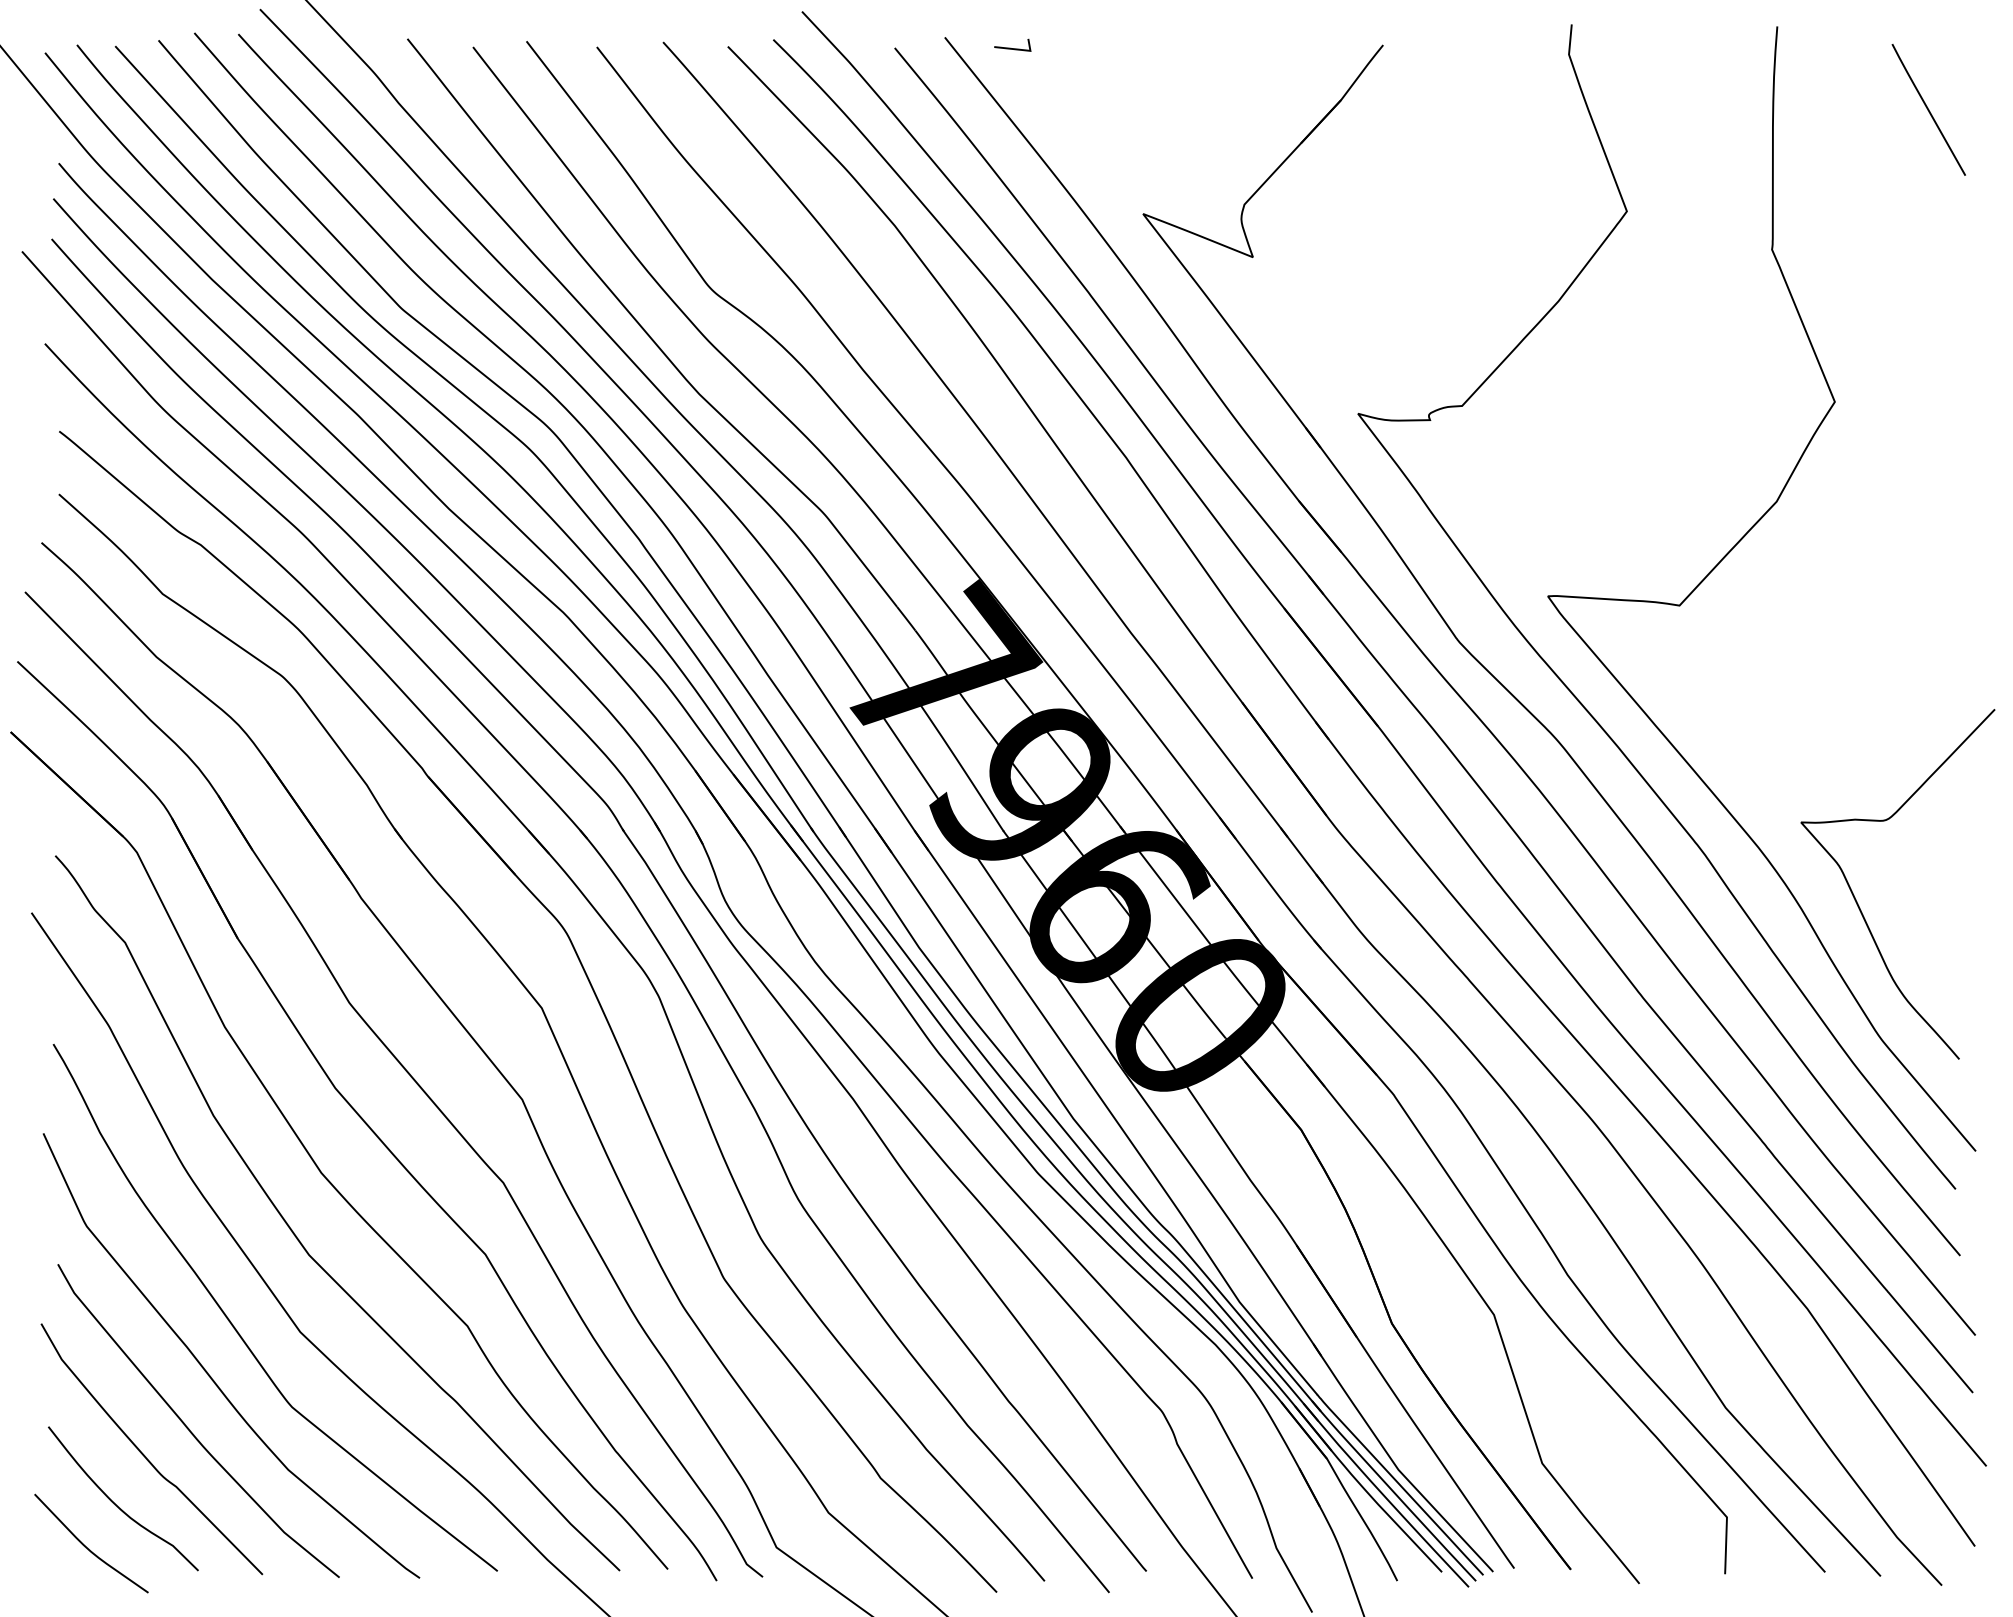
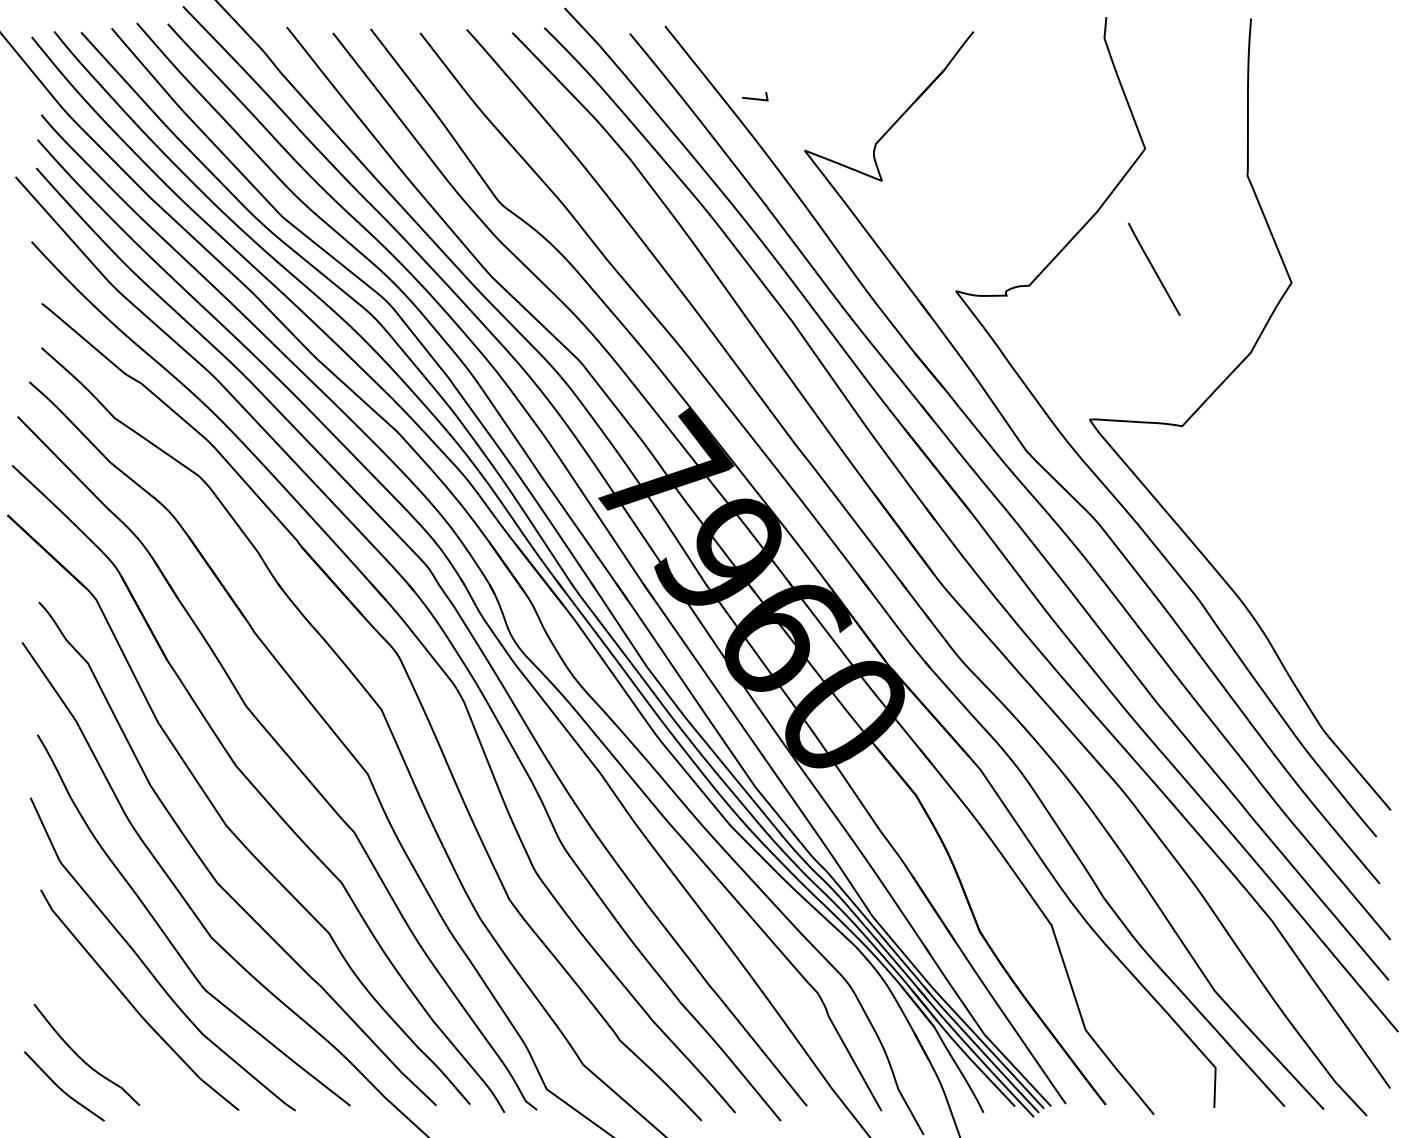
line: (1010, 47) -> (753, 98), moved
line: (1928, 109) -> (1154, 269), moved
curve: (1858, 903) -> (1308, 635), removed
curve: (145, 1455) -> (102, 1024), removed

